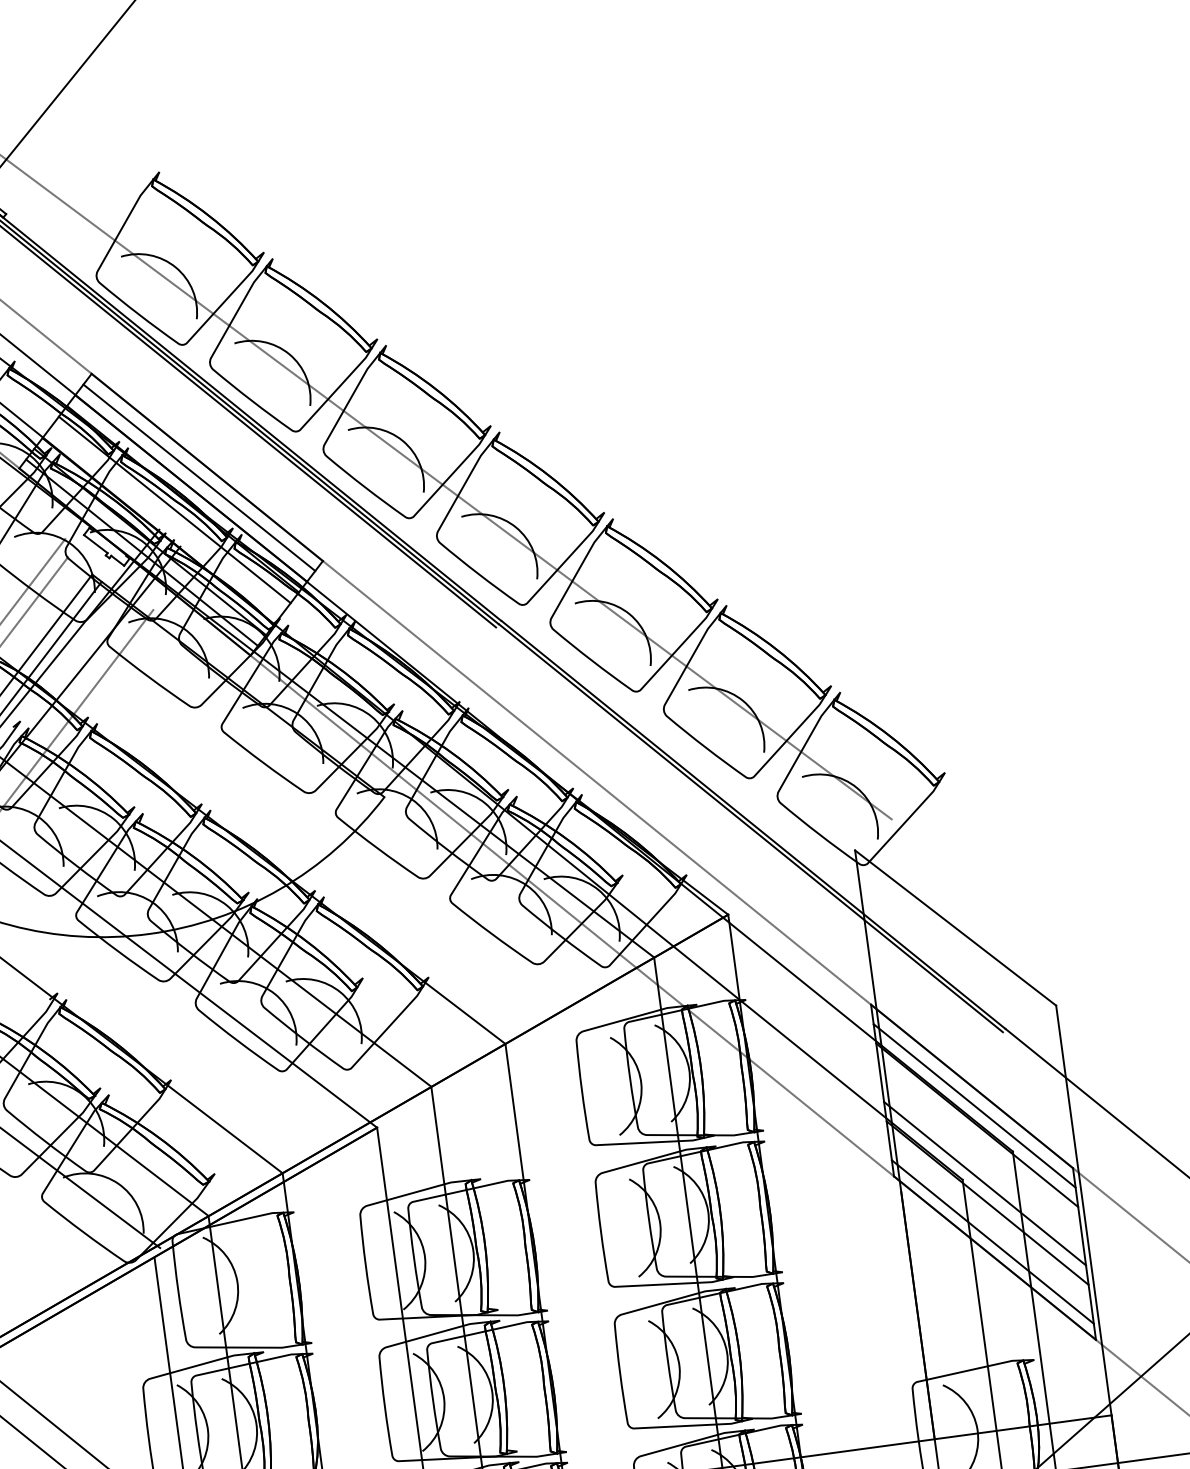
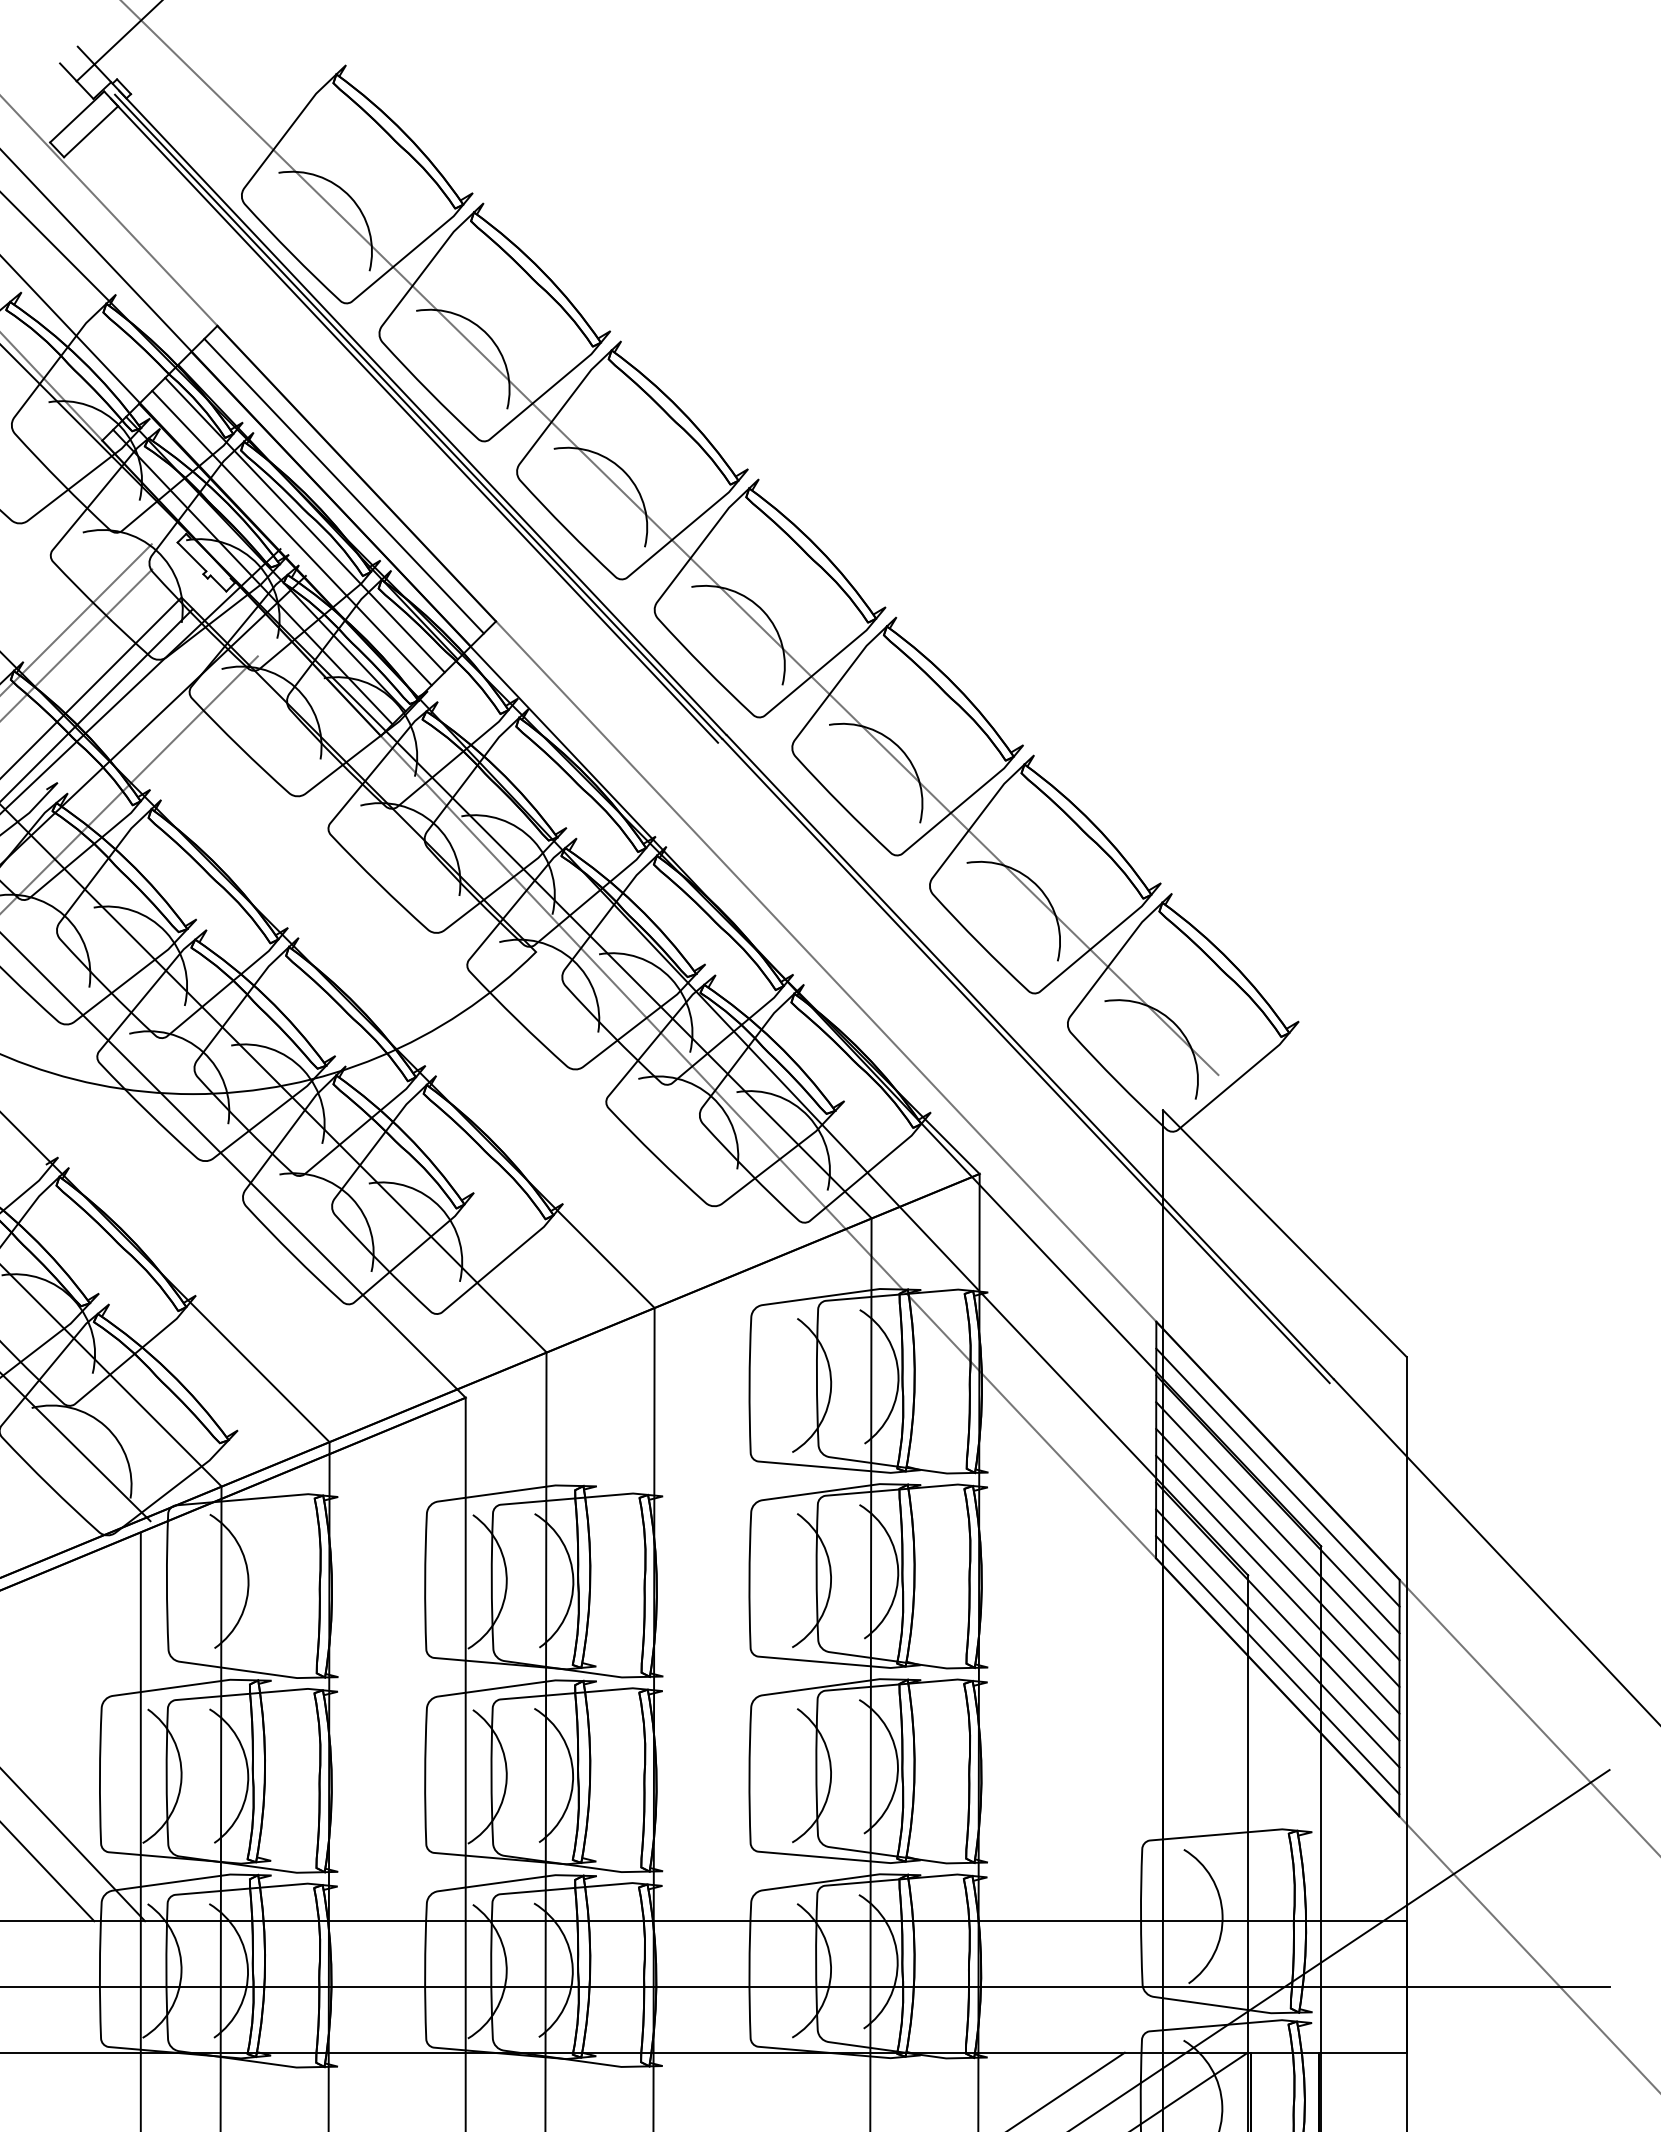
line: (166, 520) -> (291, 537), added
line: (979, 1145) -> (1277, 1531), added
line: (982, 1163) -> (1277, 1557), added
line: (990, 1222) -> (1277, 1638), added

